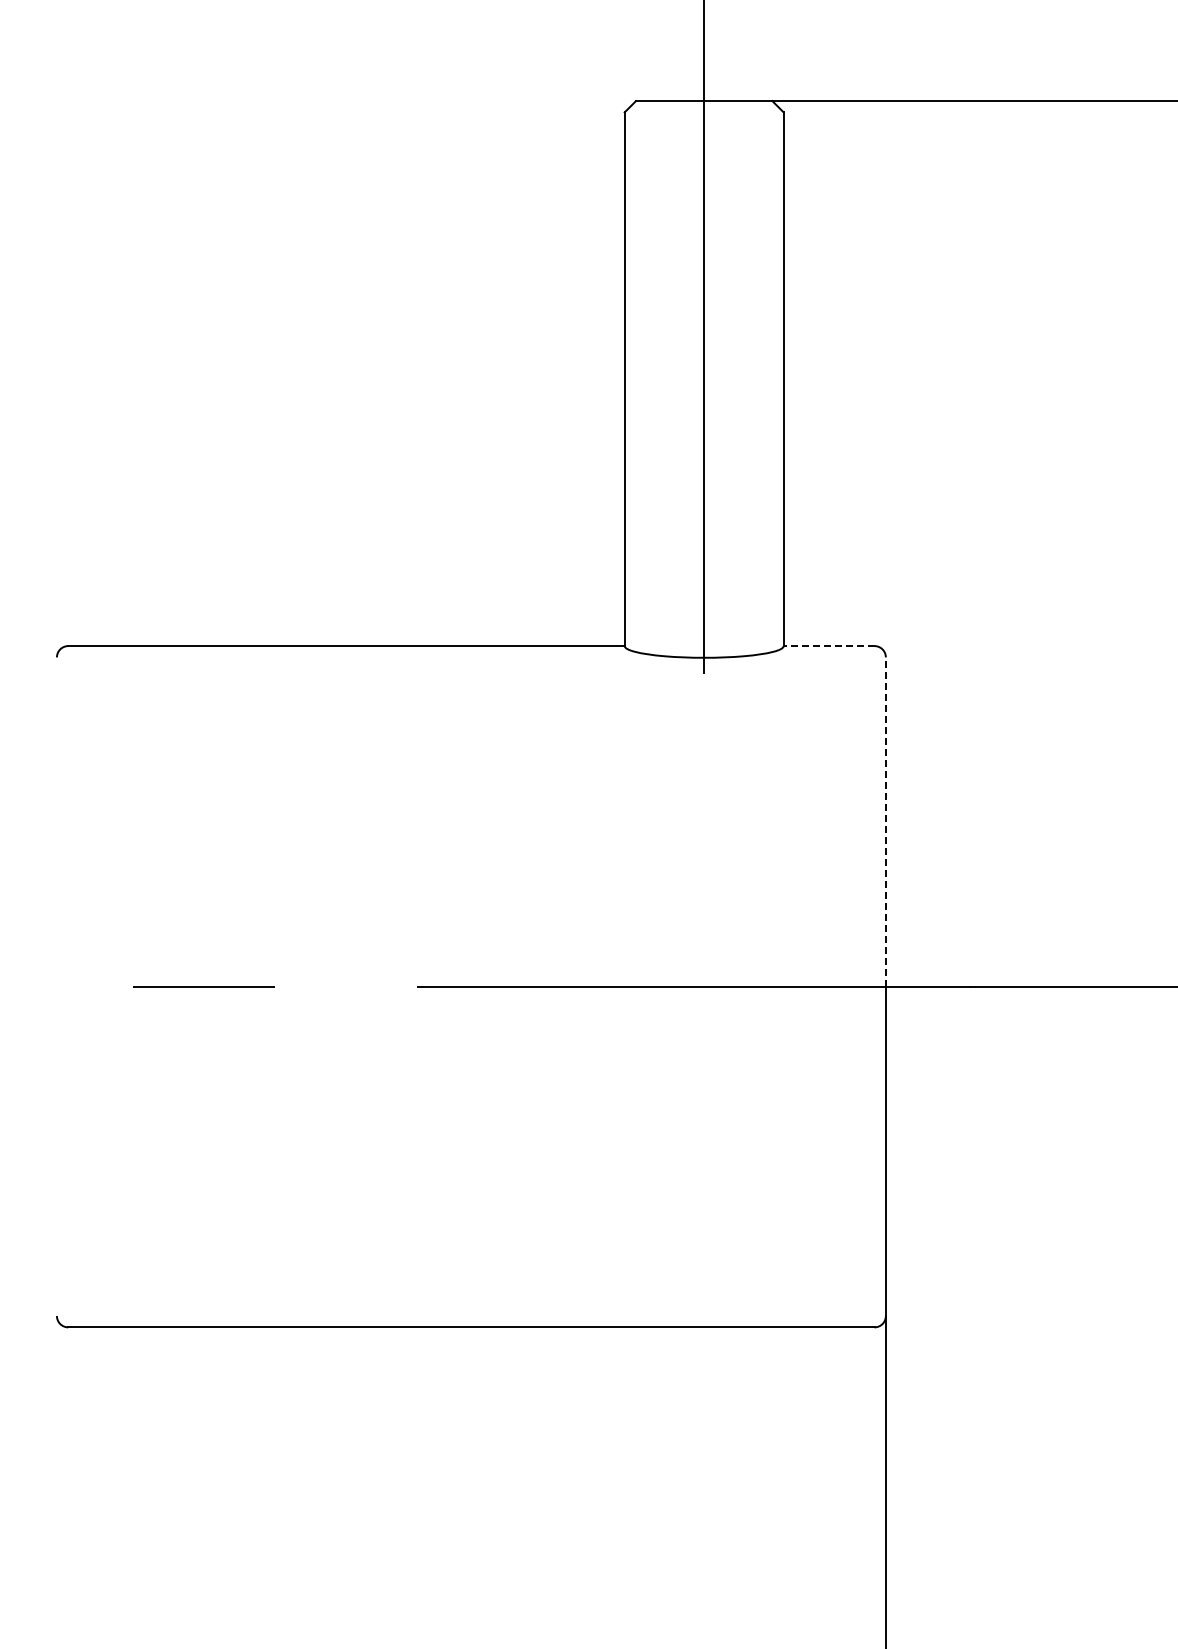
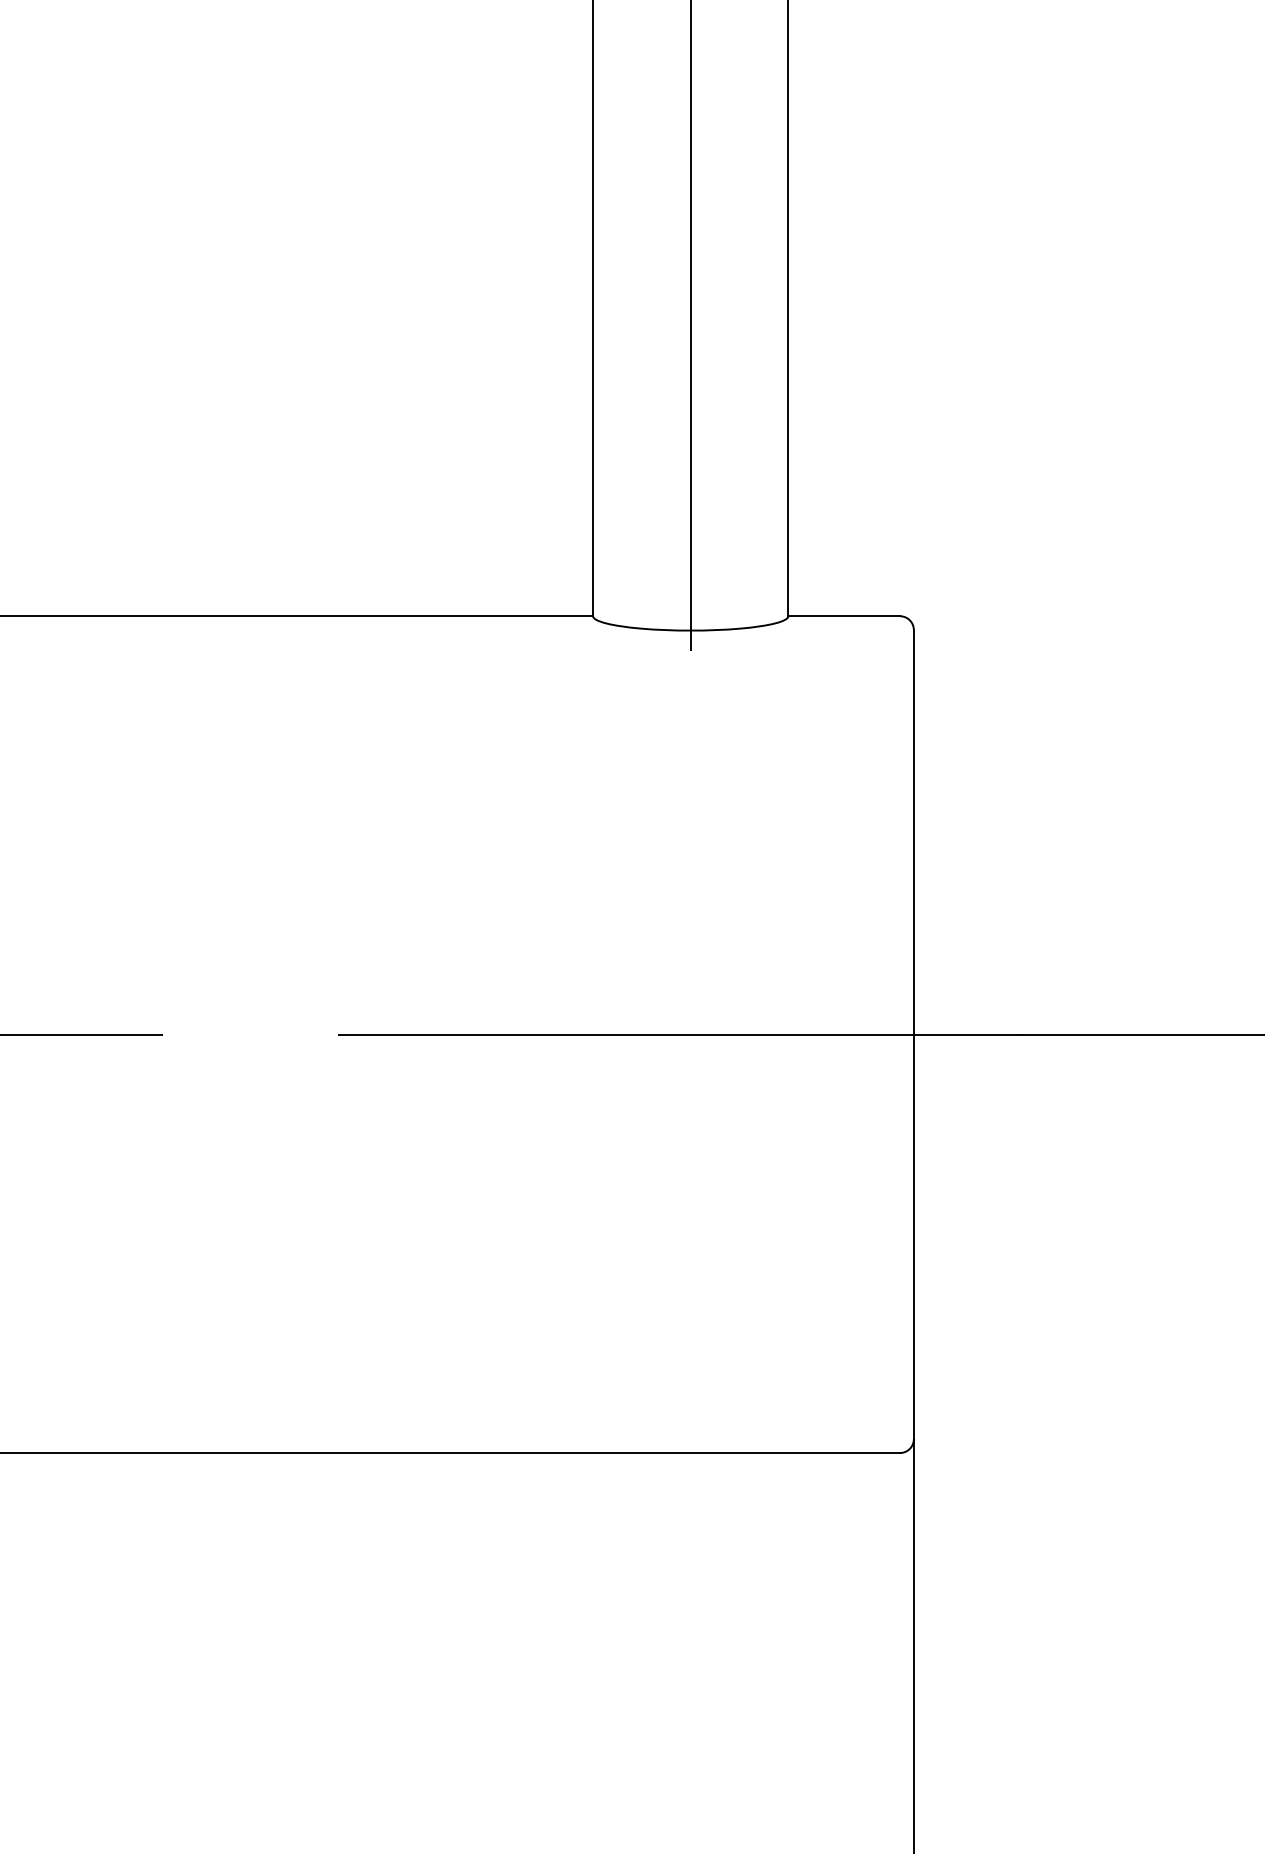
line: (828, 646) -> (843, 616), dashed -> solid
line: (885, 822) -> (913, 832), dashed -> solid

